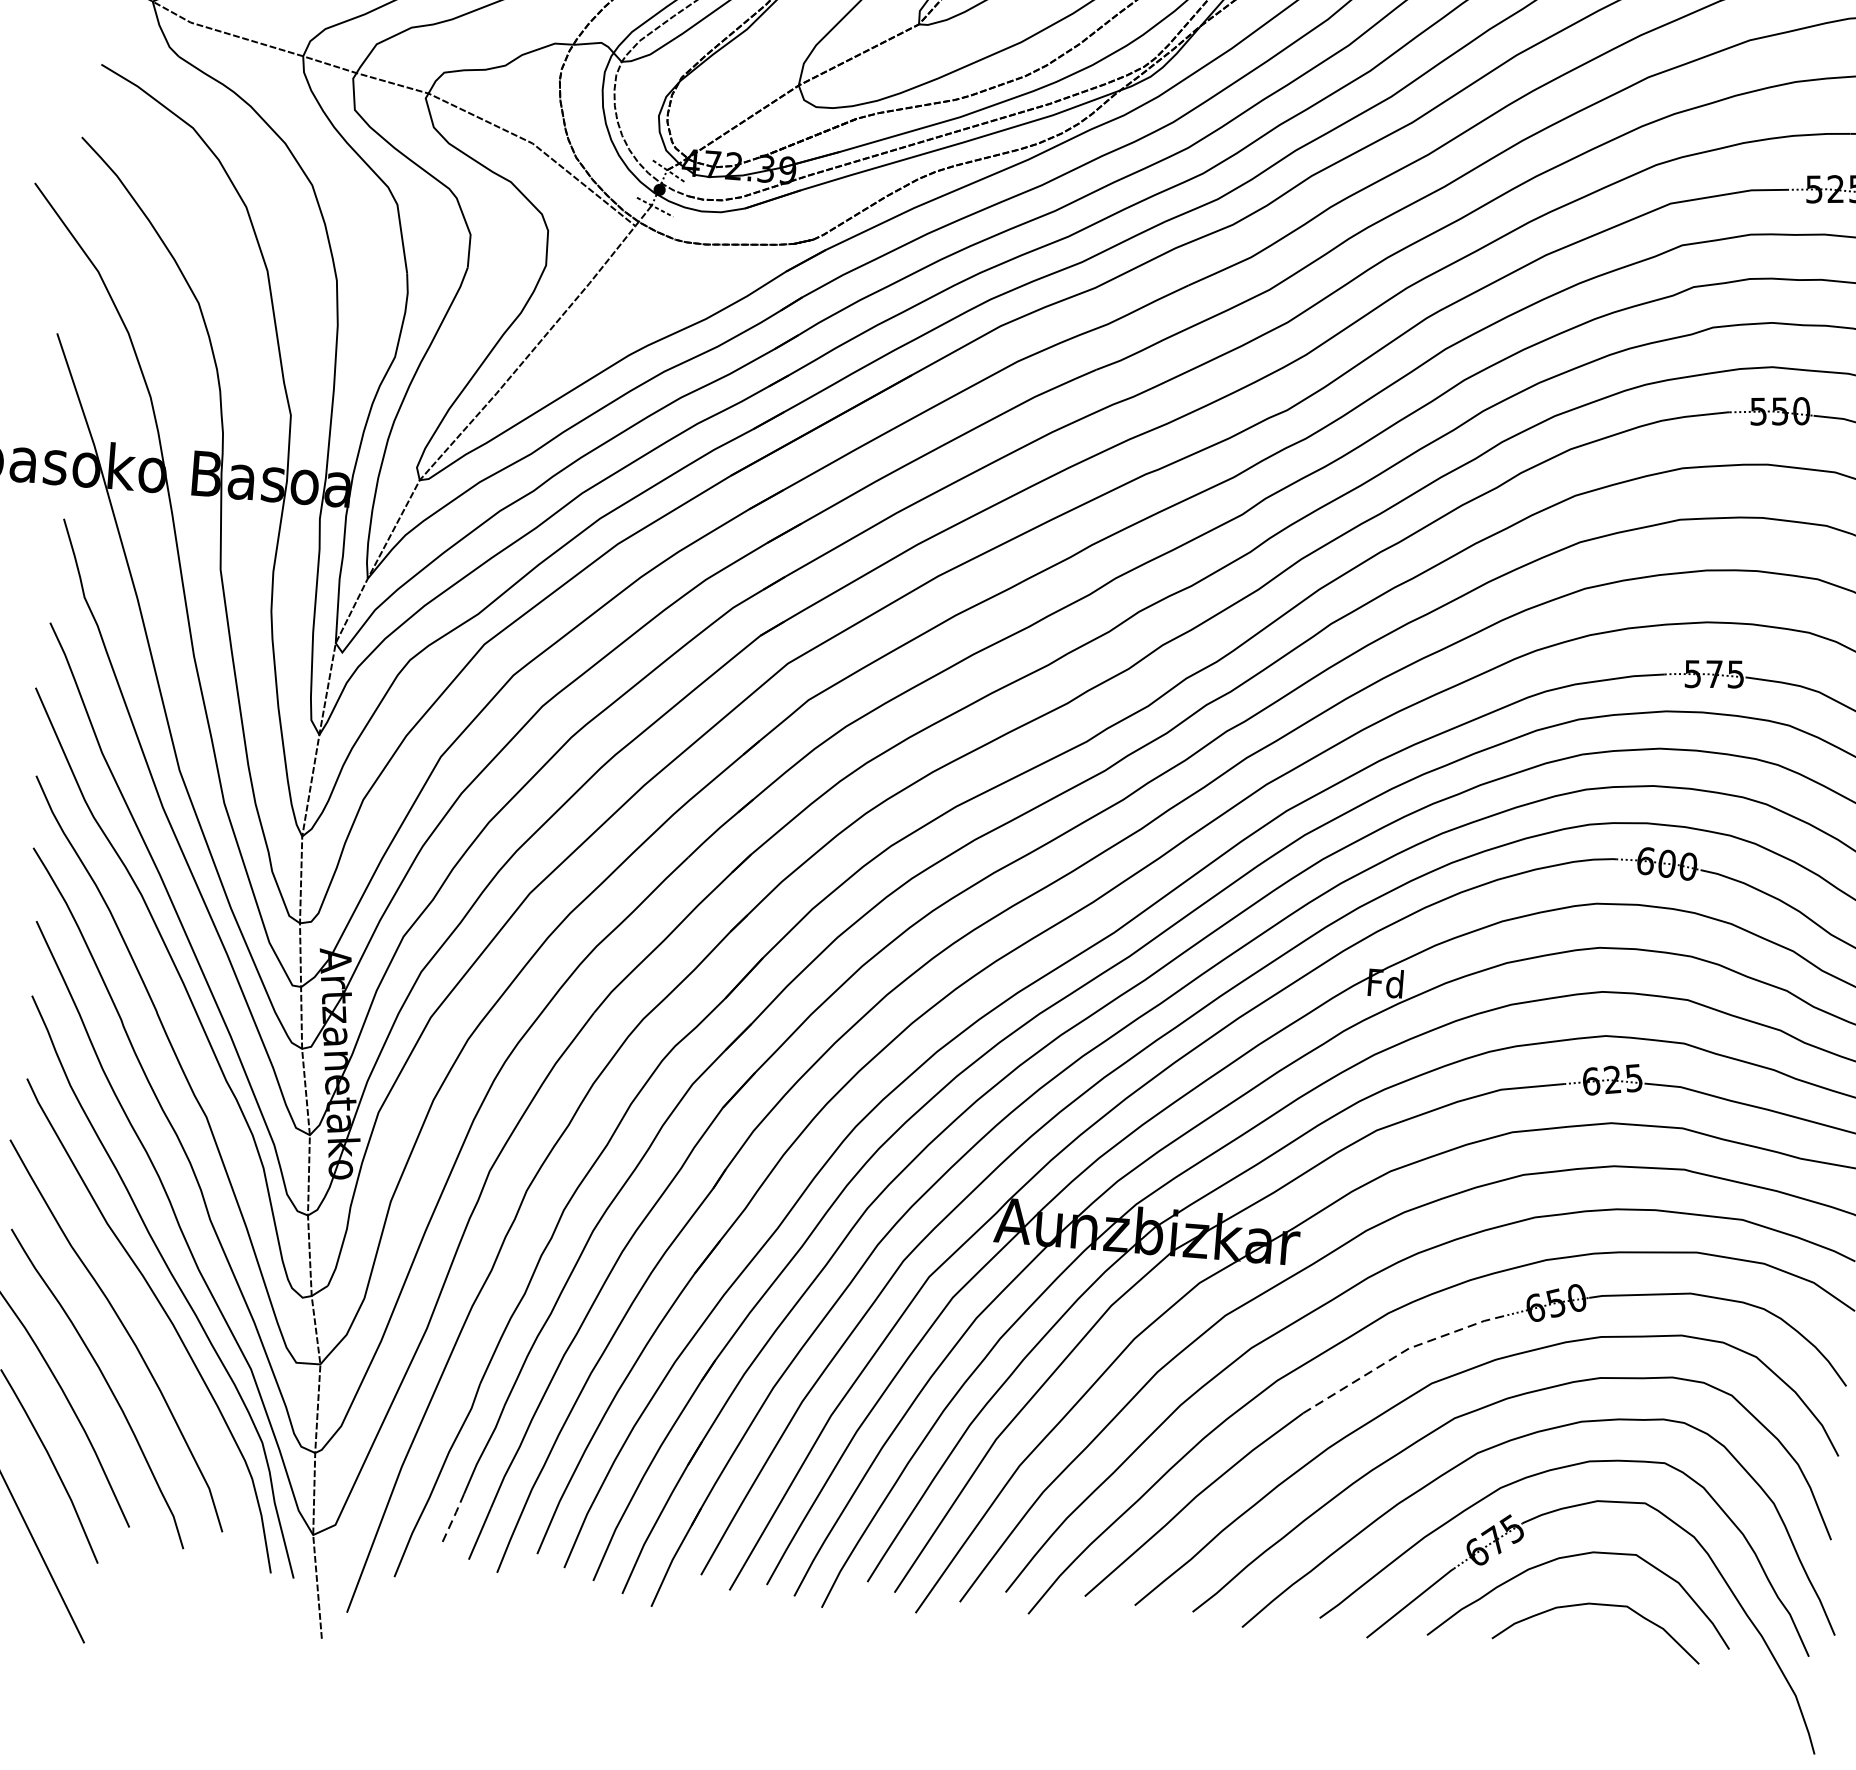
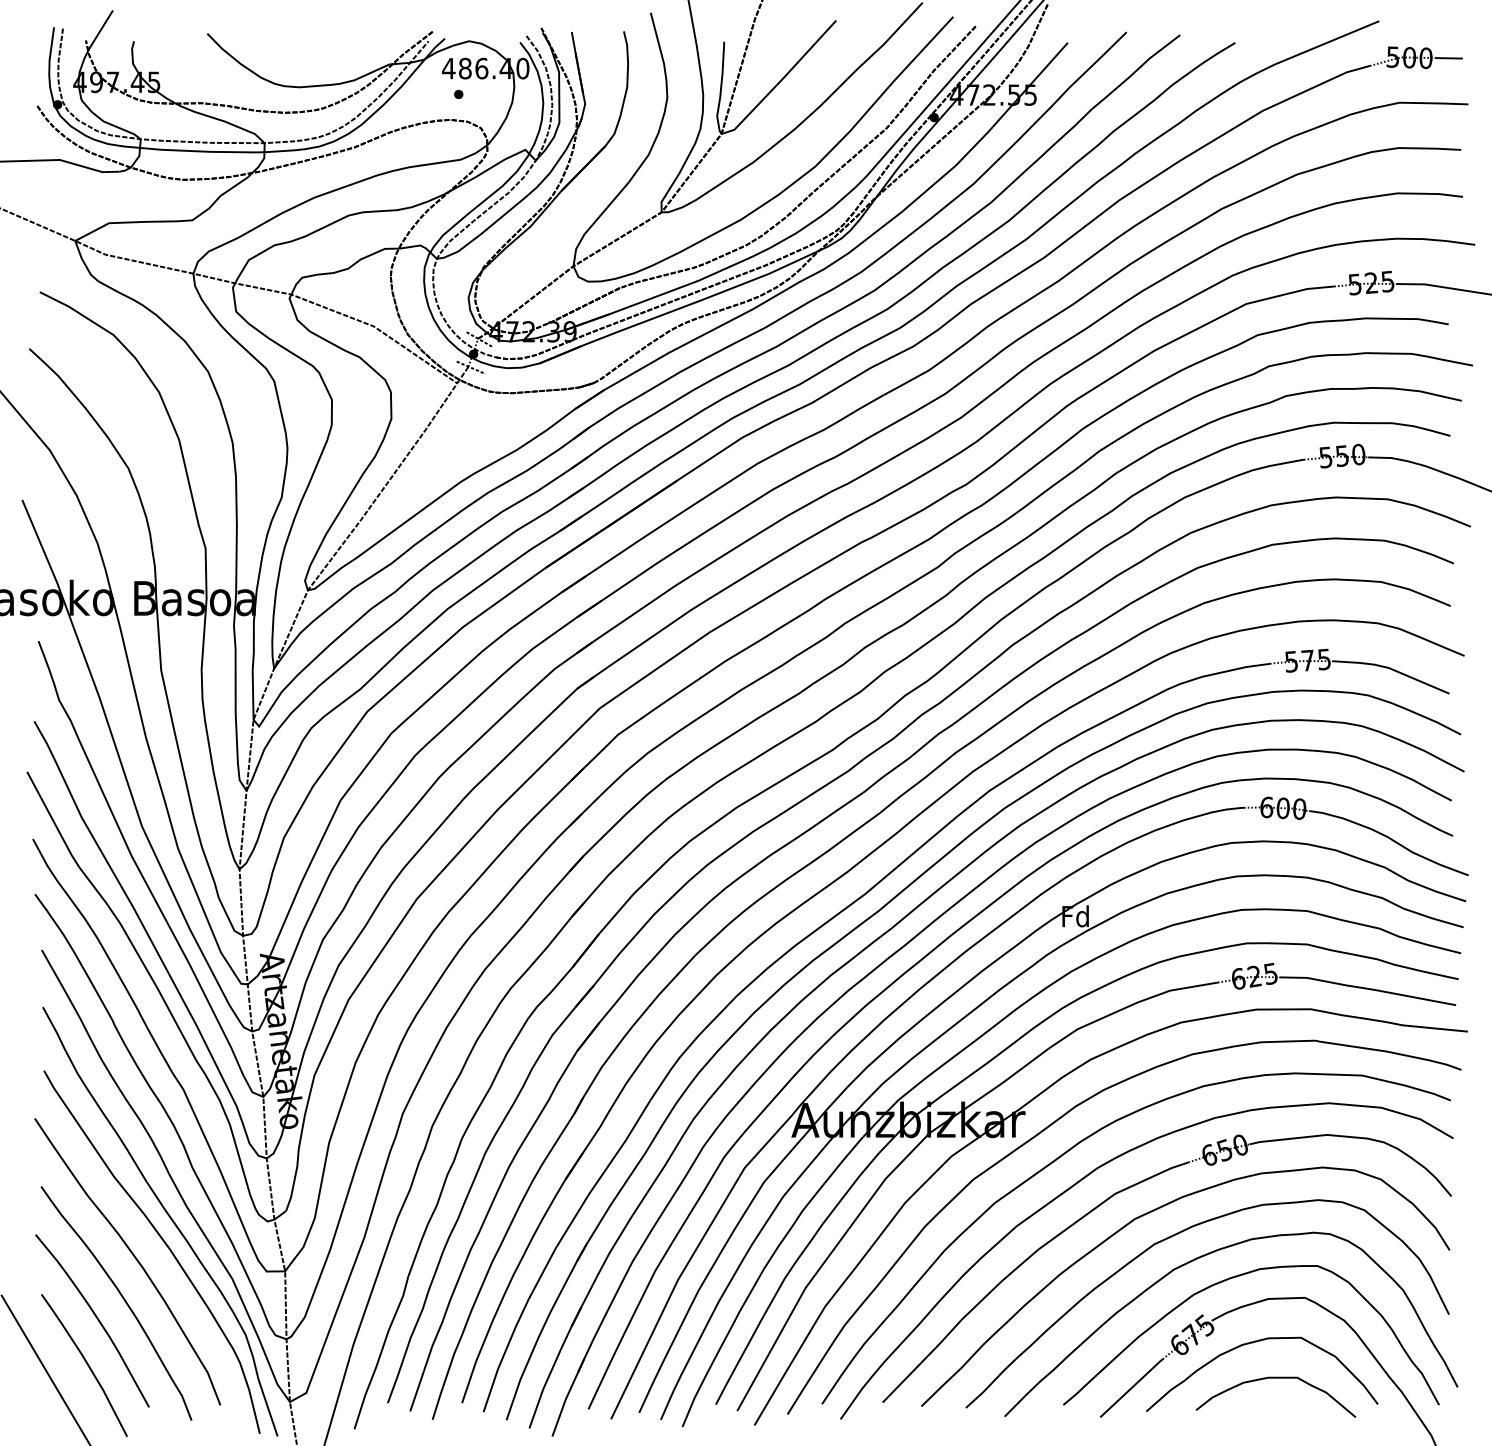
line: (1402, 1352) -> (1110, 1197), dashed -> solid
line: (452, 1520) -> (395, 1382), dashed -> solid

